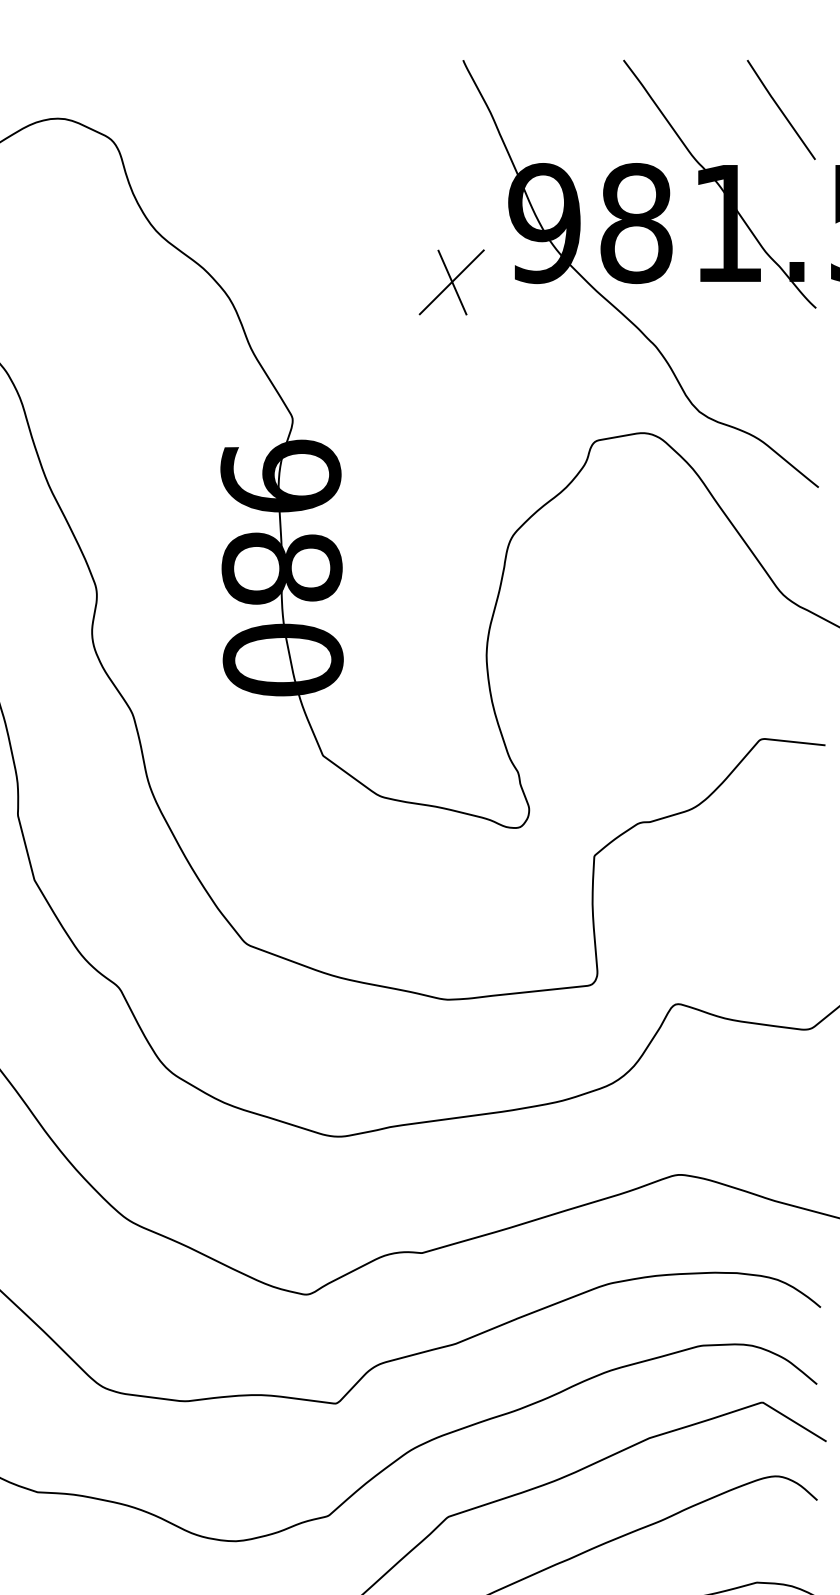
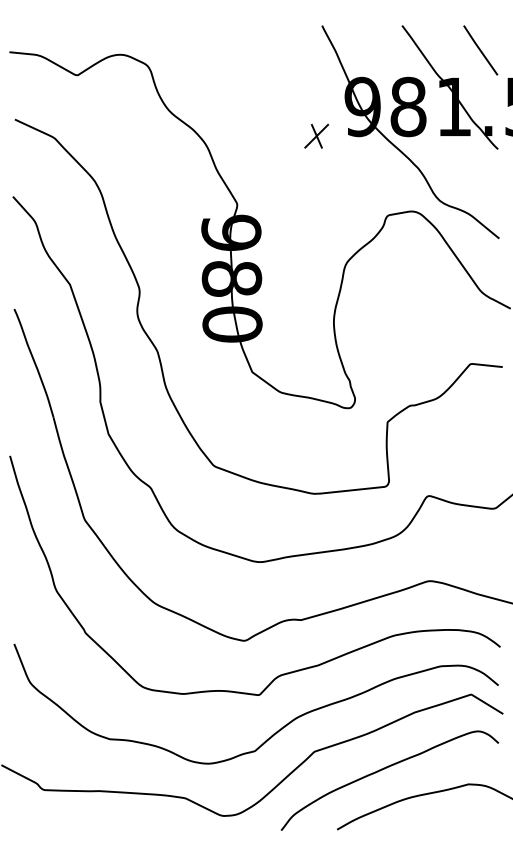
part: (451, 280) -> (316, 135), size x0.71

